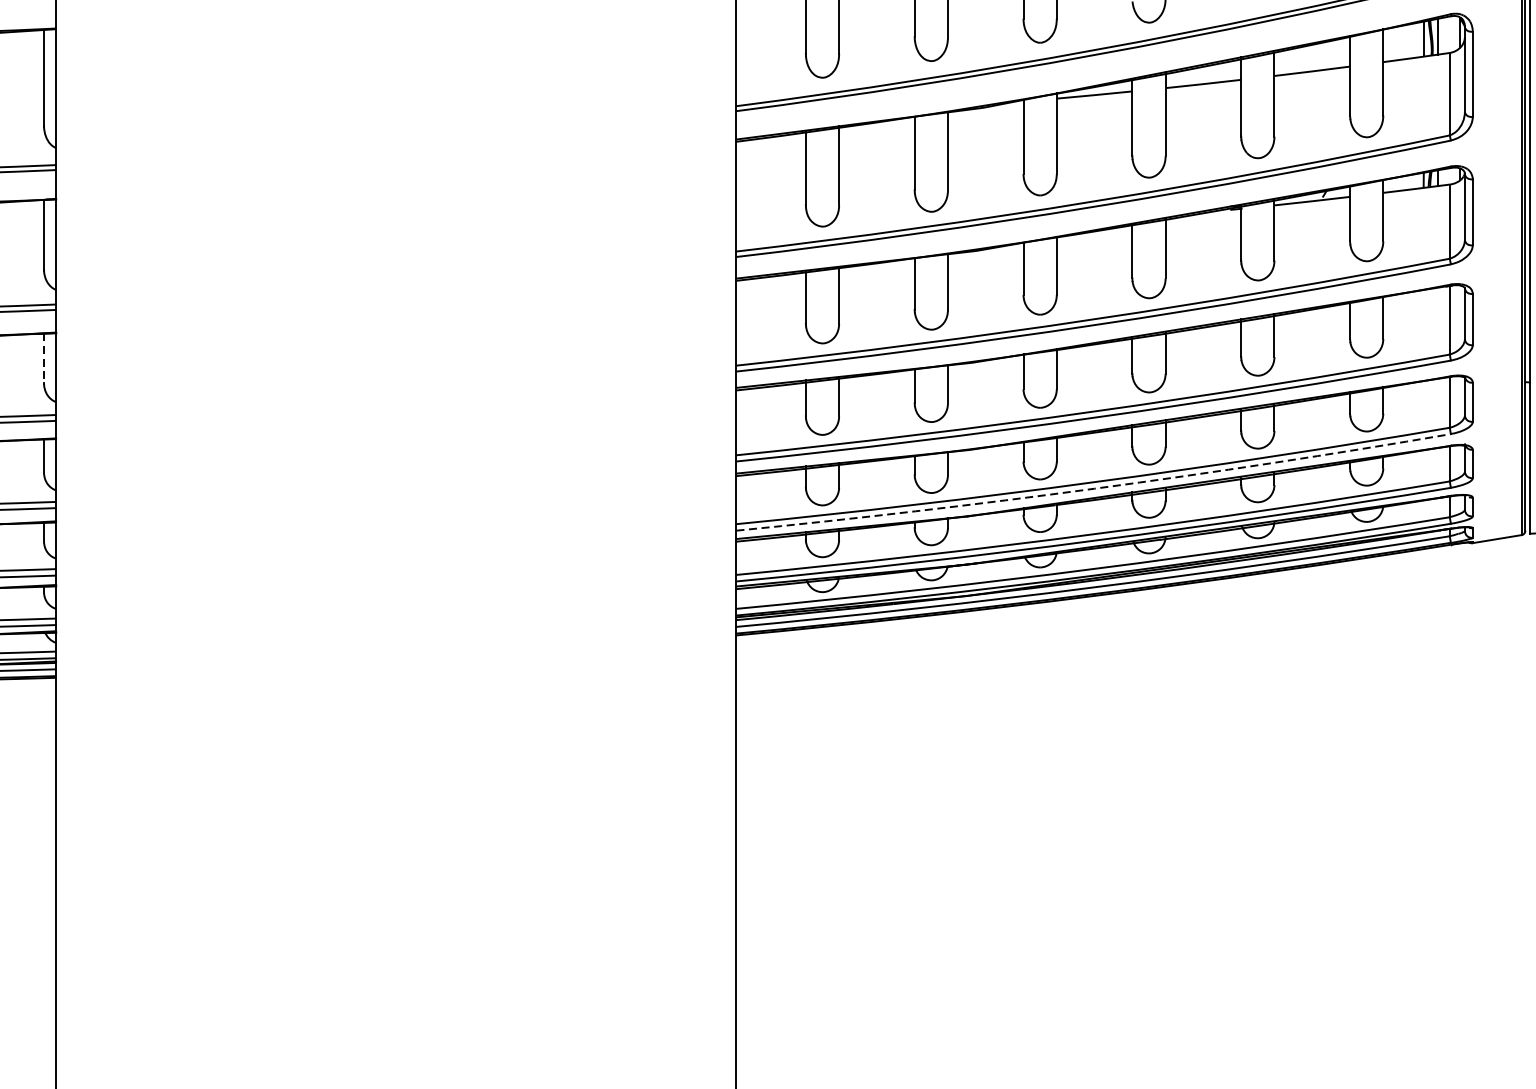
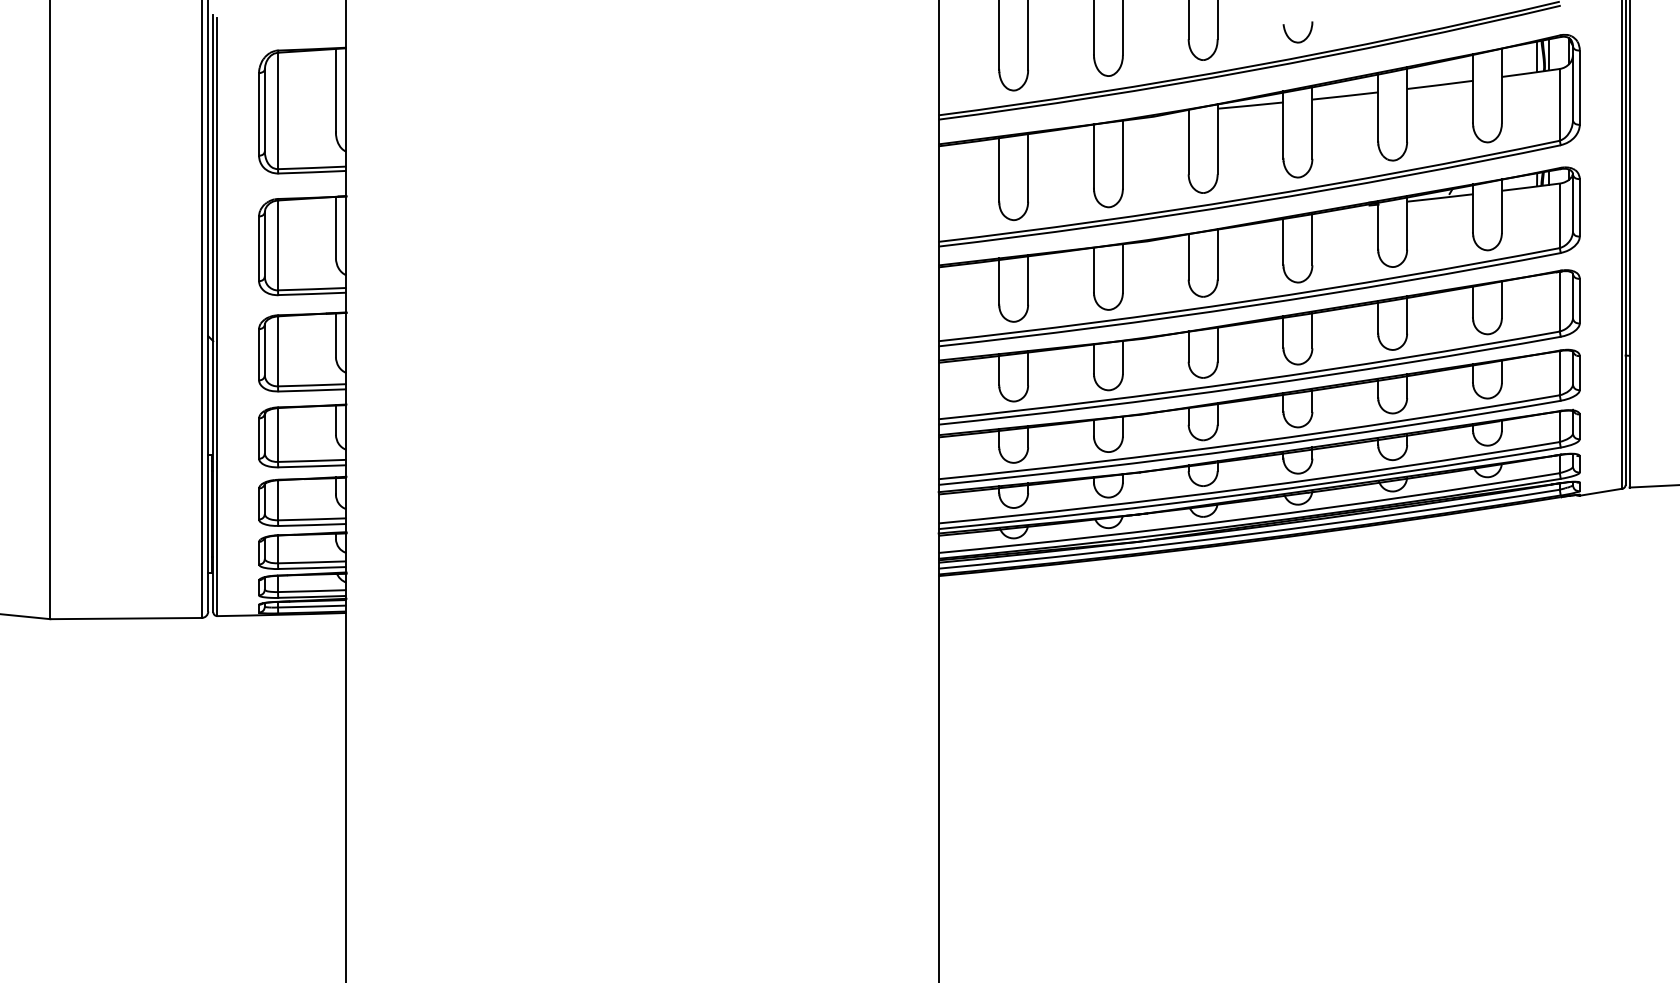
line: (43, 357) -> (335, 334), dashed -> solid
arc: (1094, 488) -> (1250, 448), dashed -> solid

